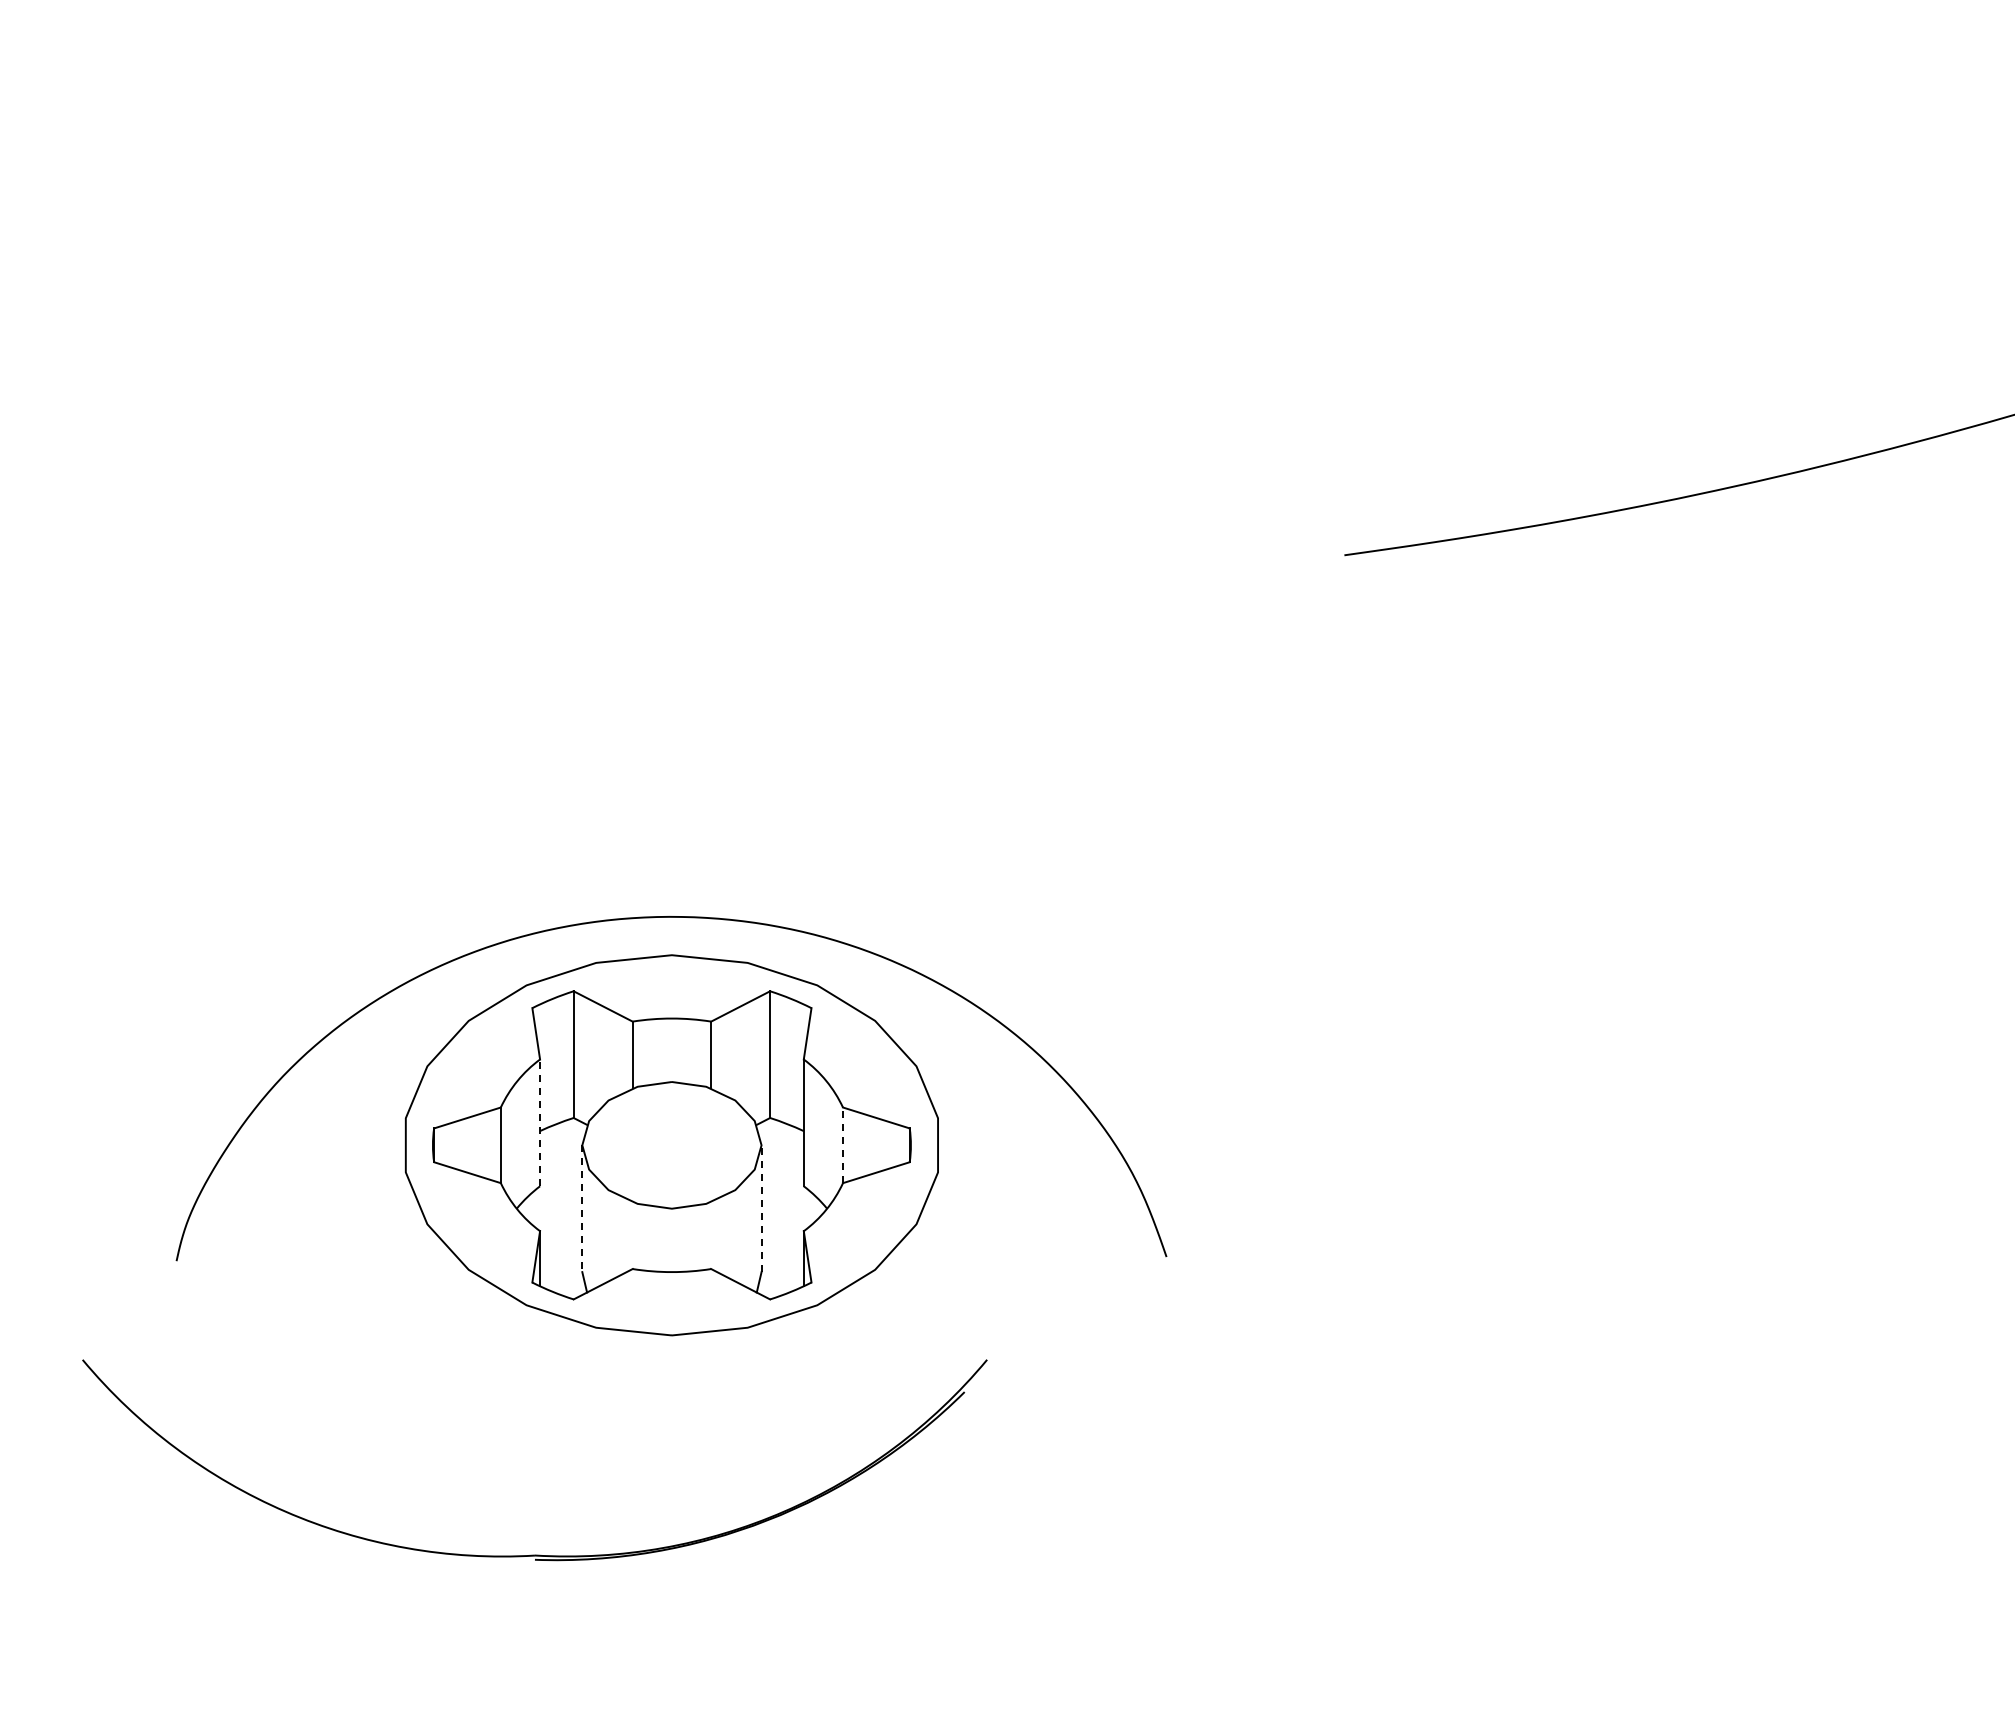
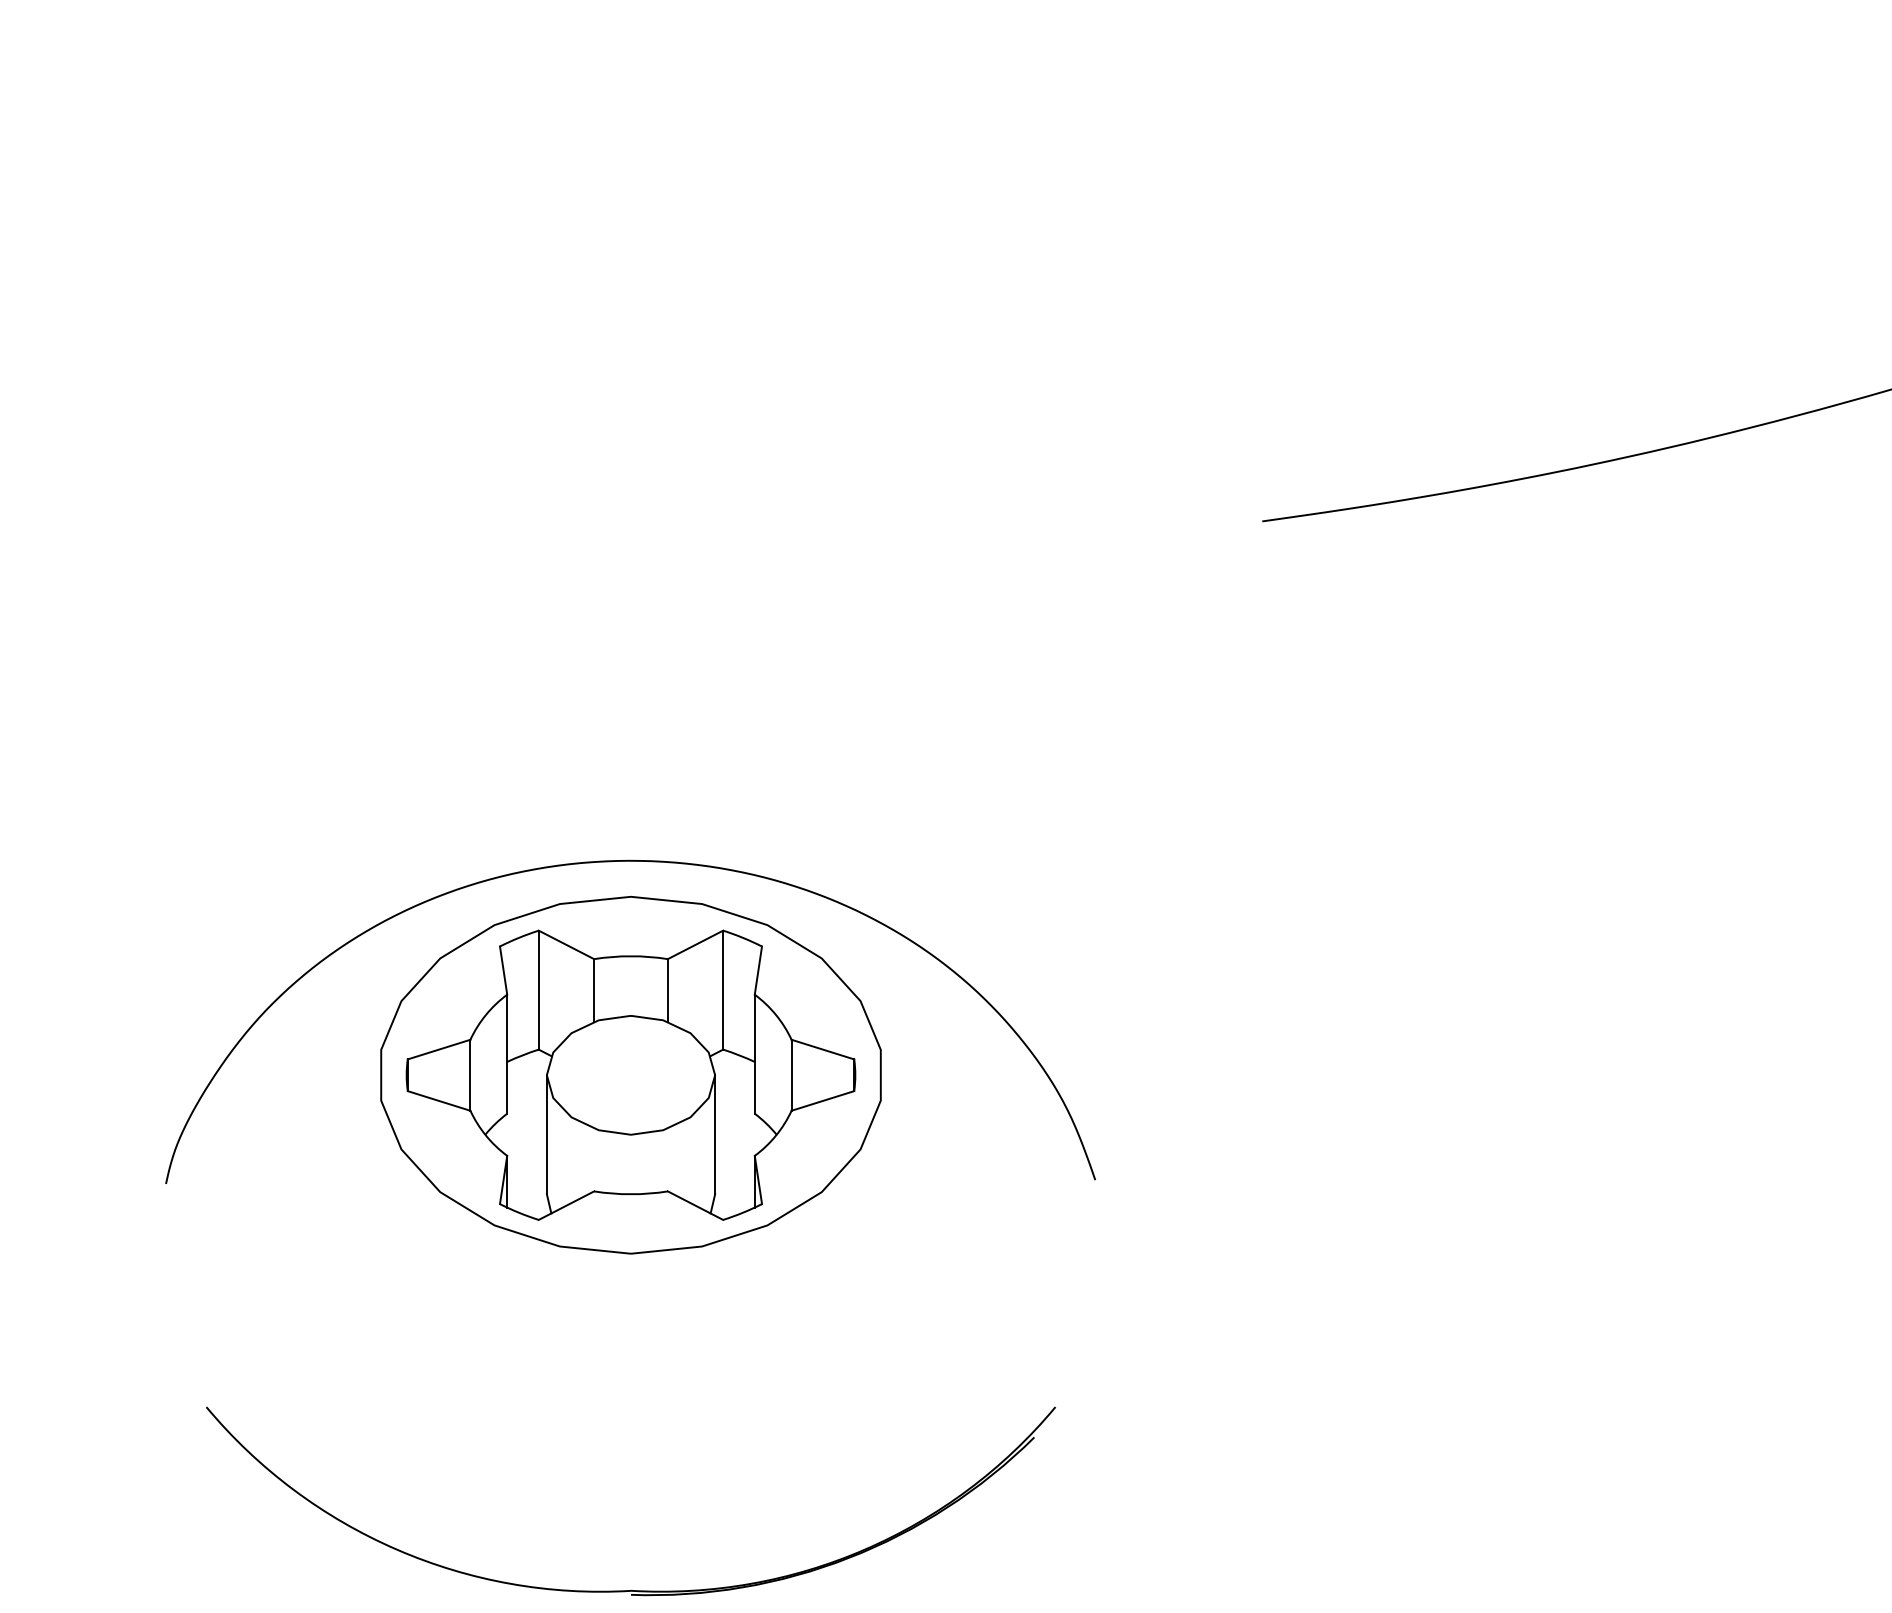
line: (540, 1122) -> (507, 1053), dashed -> solid
line: (843, 1145) -> (792, 1075), dashed -> solid
line: (761, 1208) -> (715, 1134), dashed -> solid
line: (582, 1209) -> (547, 1135), dashed -> solid
part: (534, 1554) -> (630, 1589), moved

